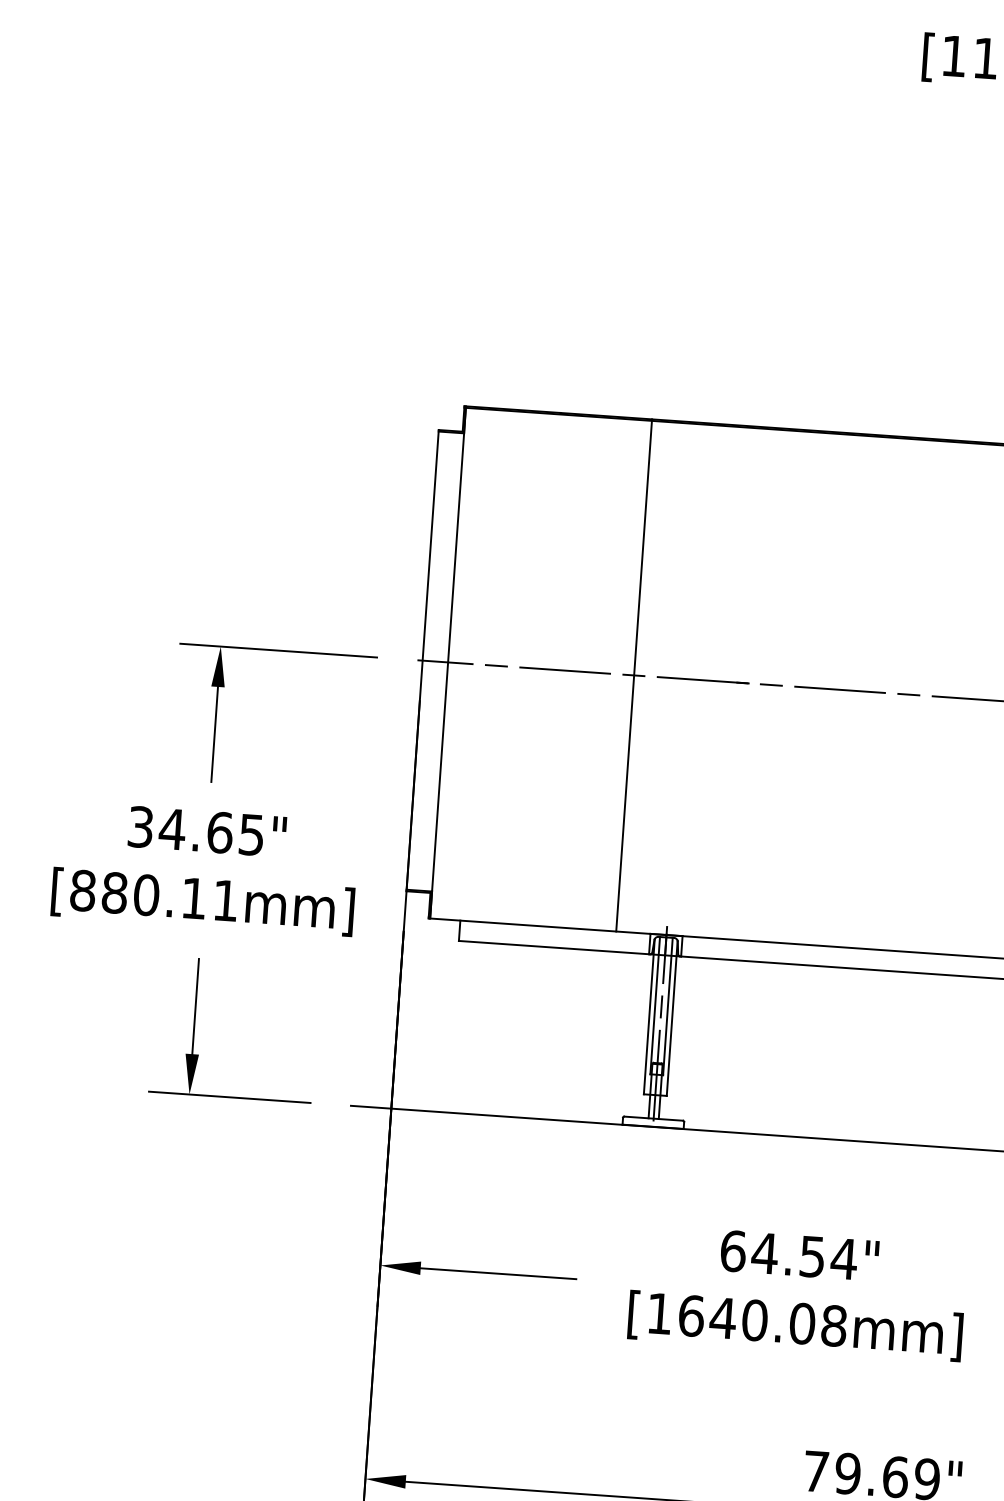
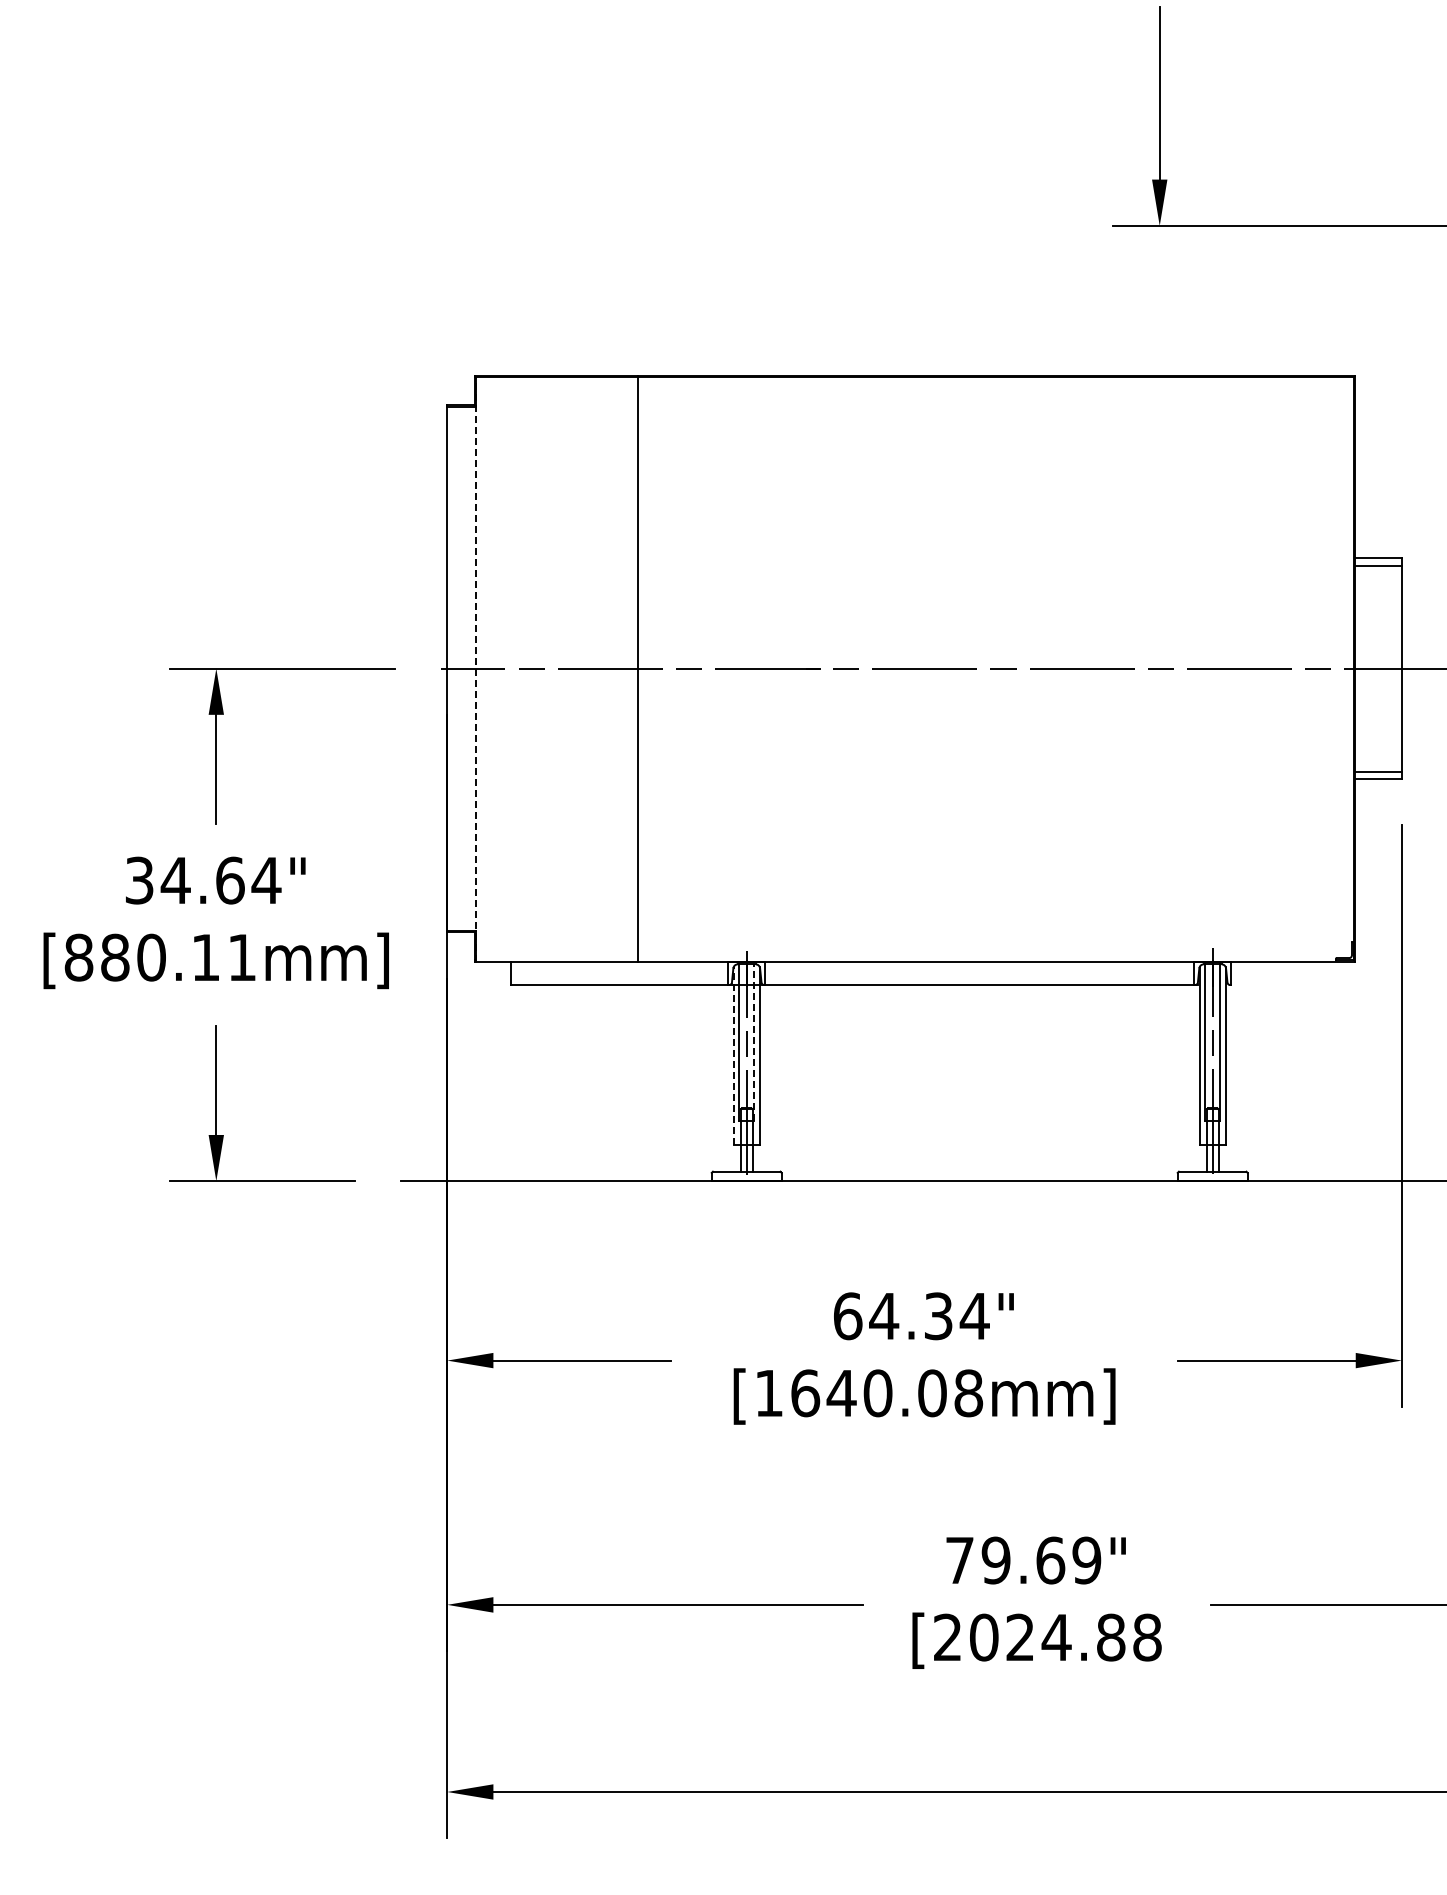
line: (448, 662) -> (476, 668), solid -> dashed
line: (634, 675) -> (638, 668), moved
text: (251, 834) -> (266, 880), 34.65" -> 34.64"
line: (668, 1006) -> (754, 1042), solid -> dashed
line: (649, 1017) -> (733, 1056), solid -> dashed
text: (812, 1256) -> (938, 1315), 64.54" -> 64.34"

